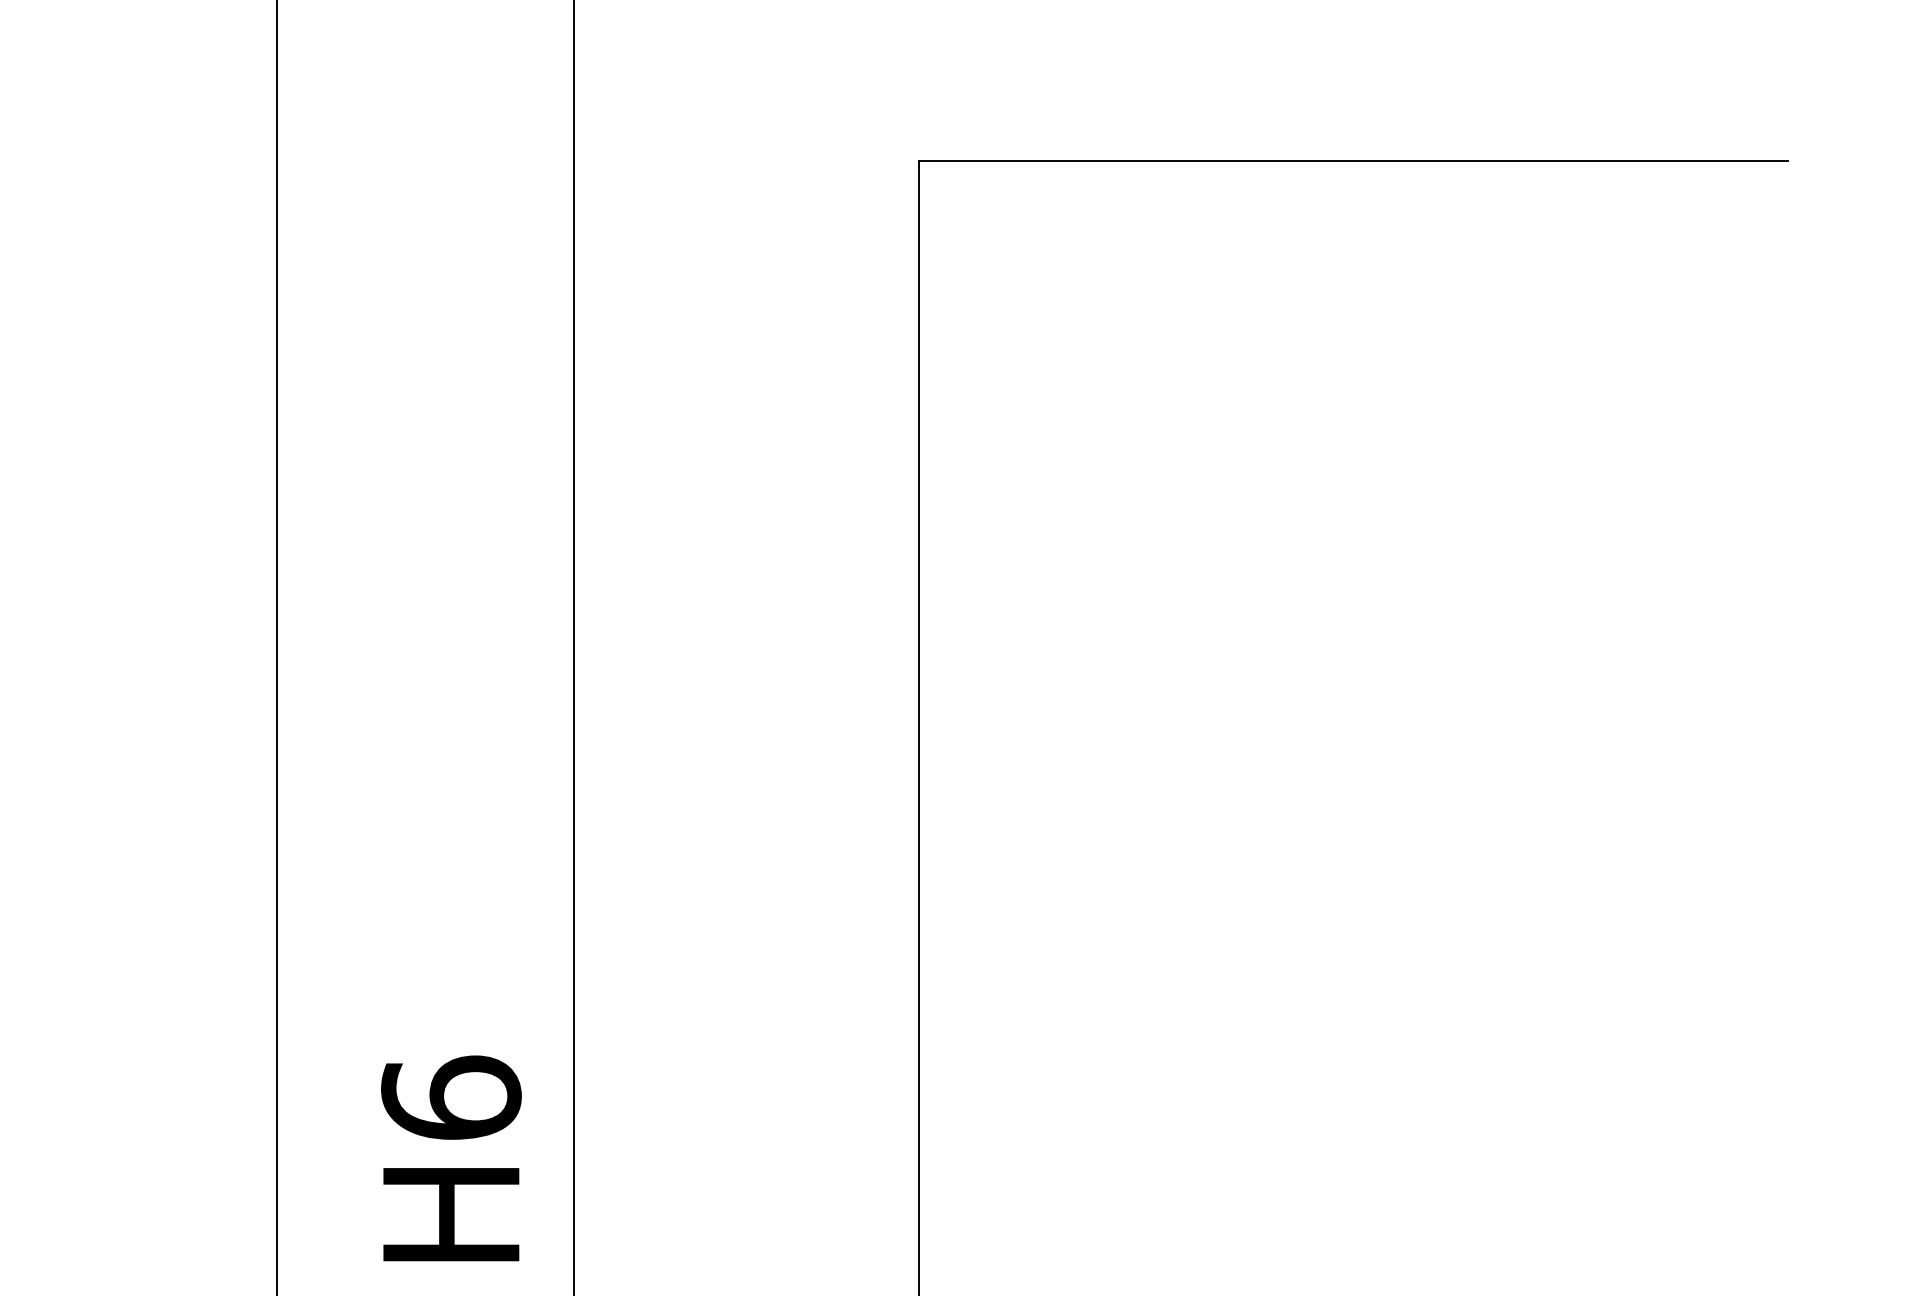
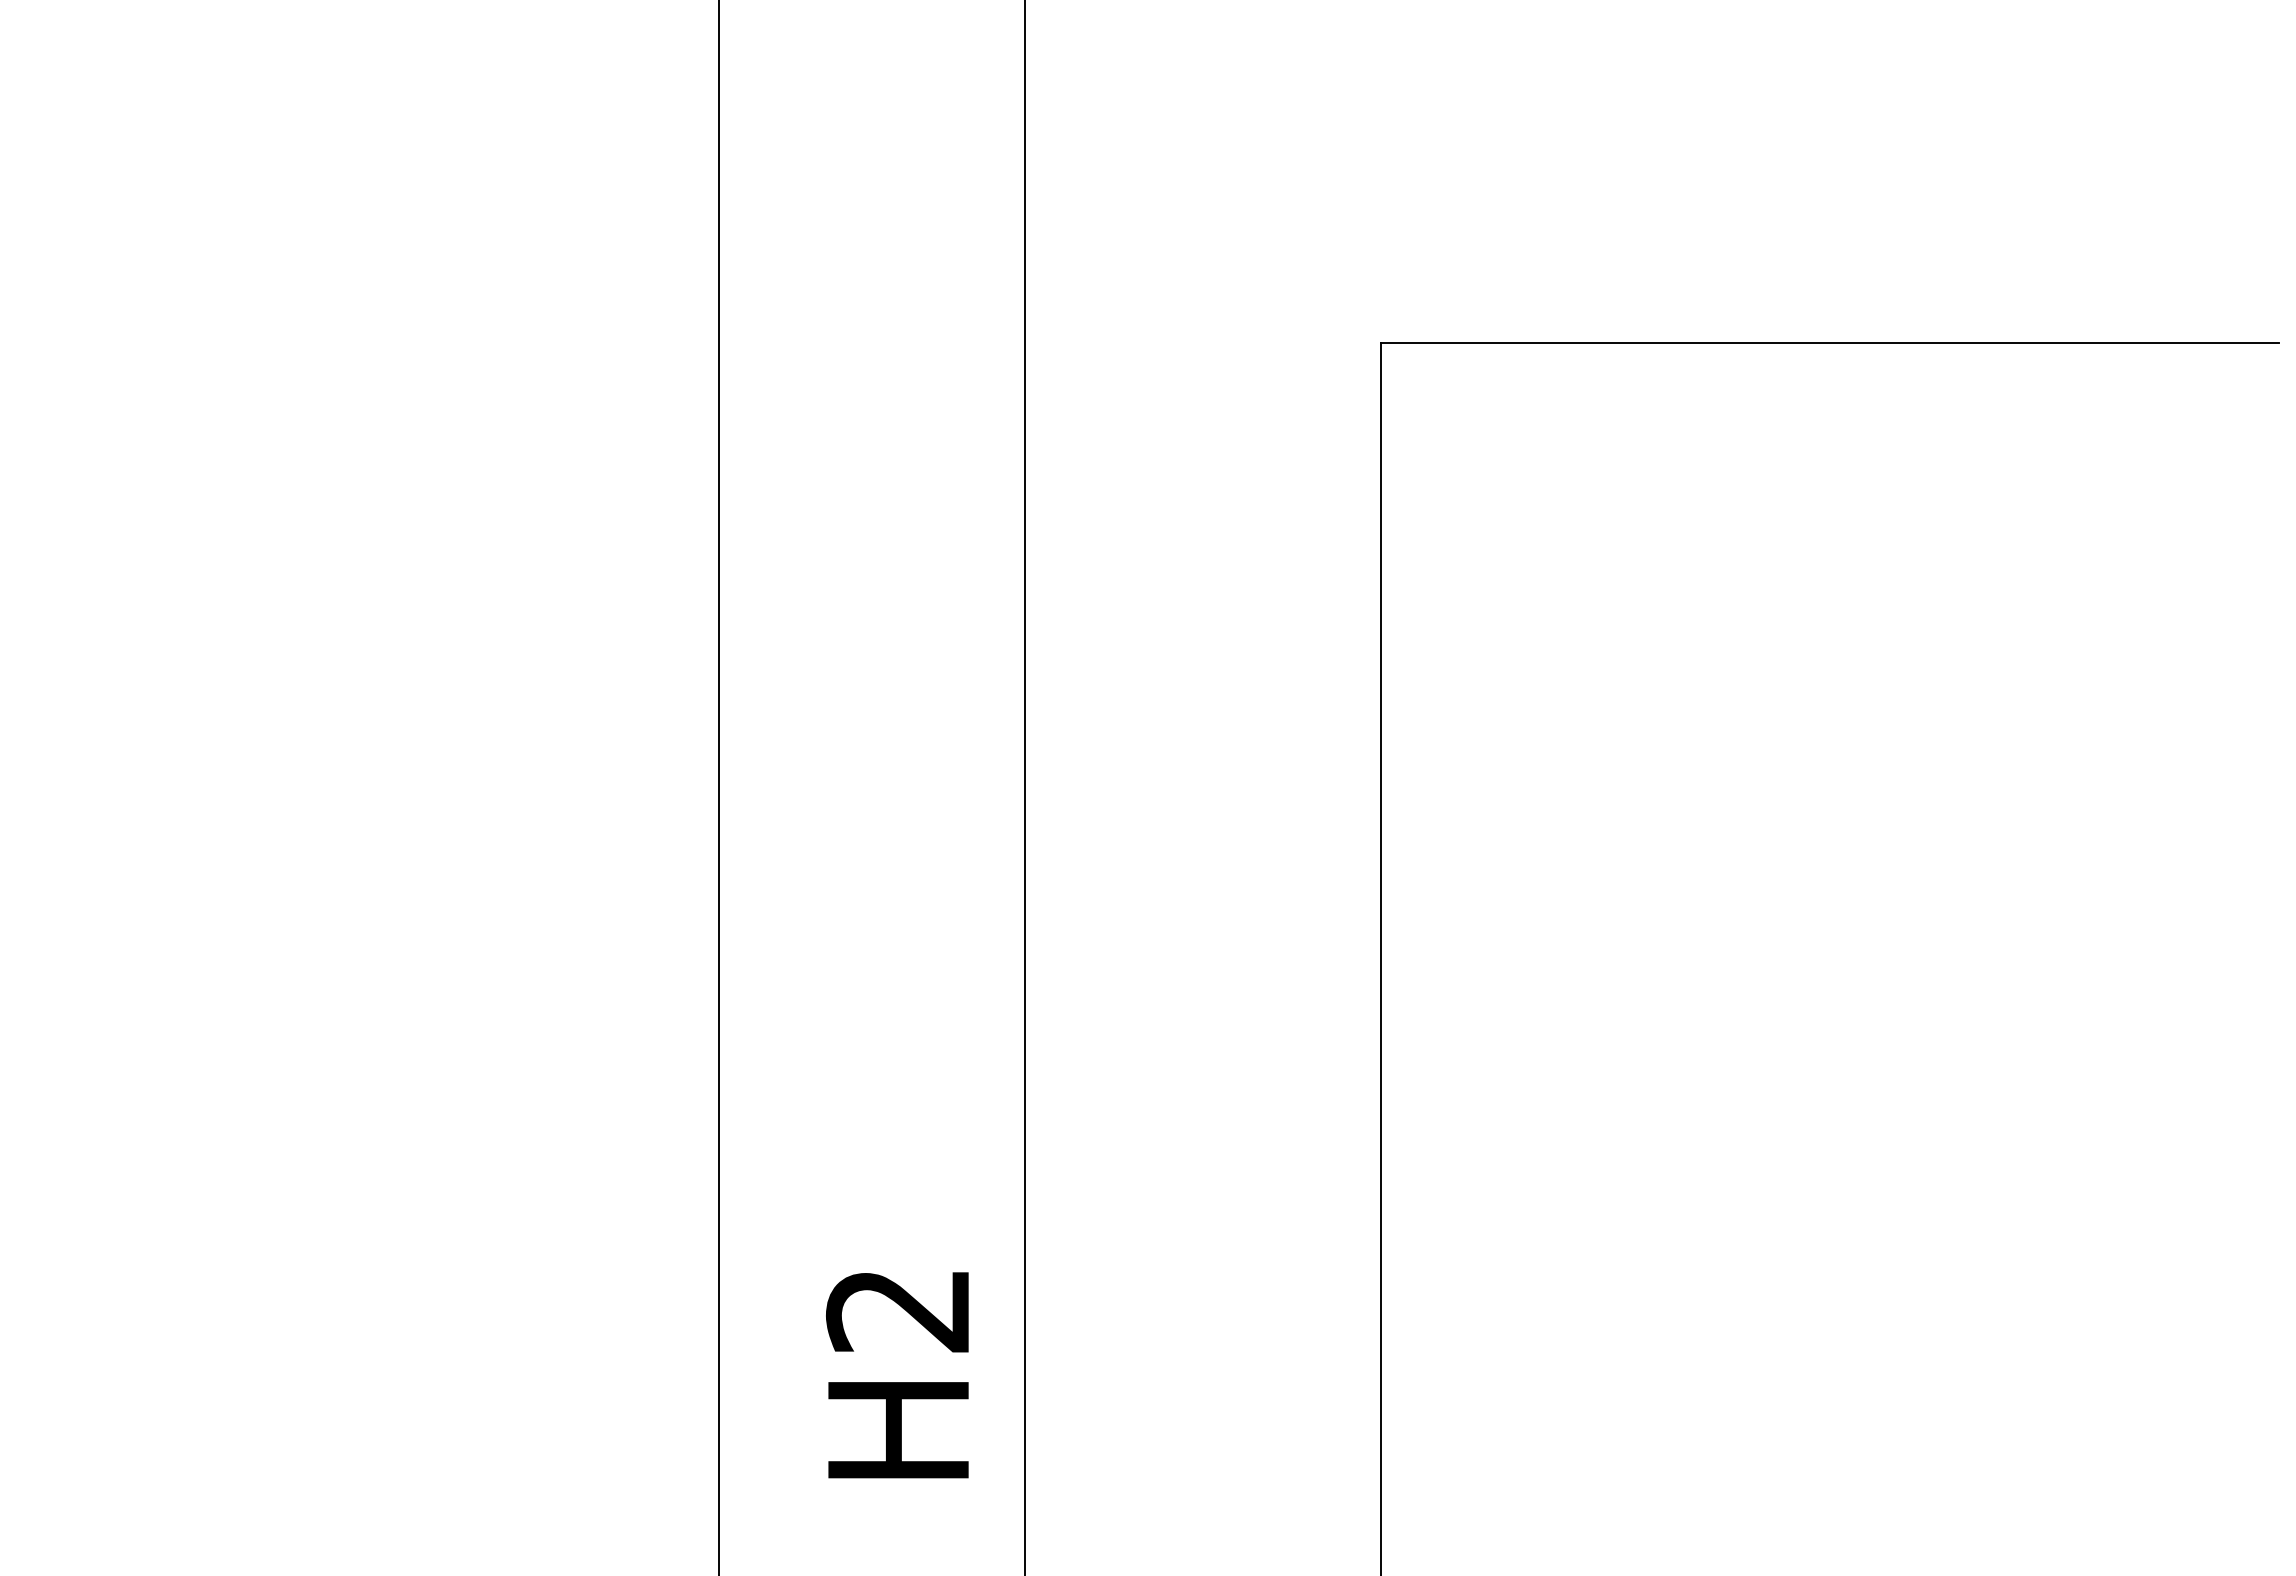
text: (451, 1096) -> (898, 1308), H6 -> H2

